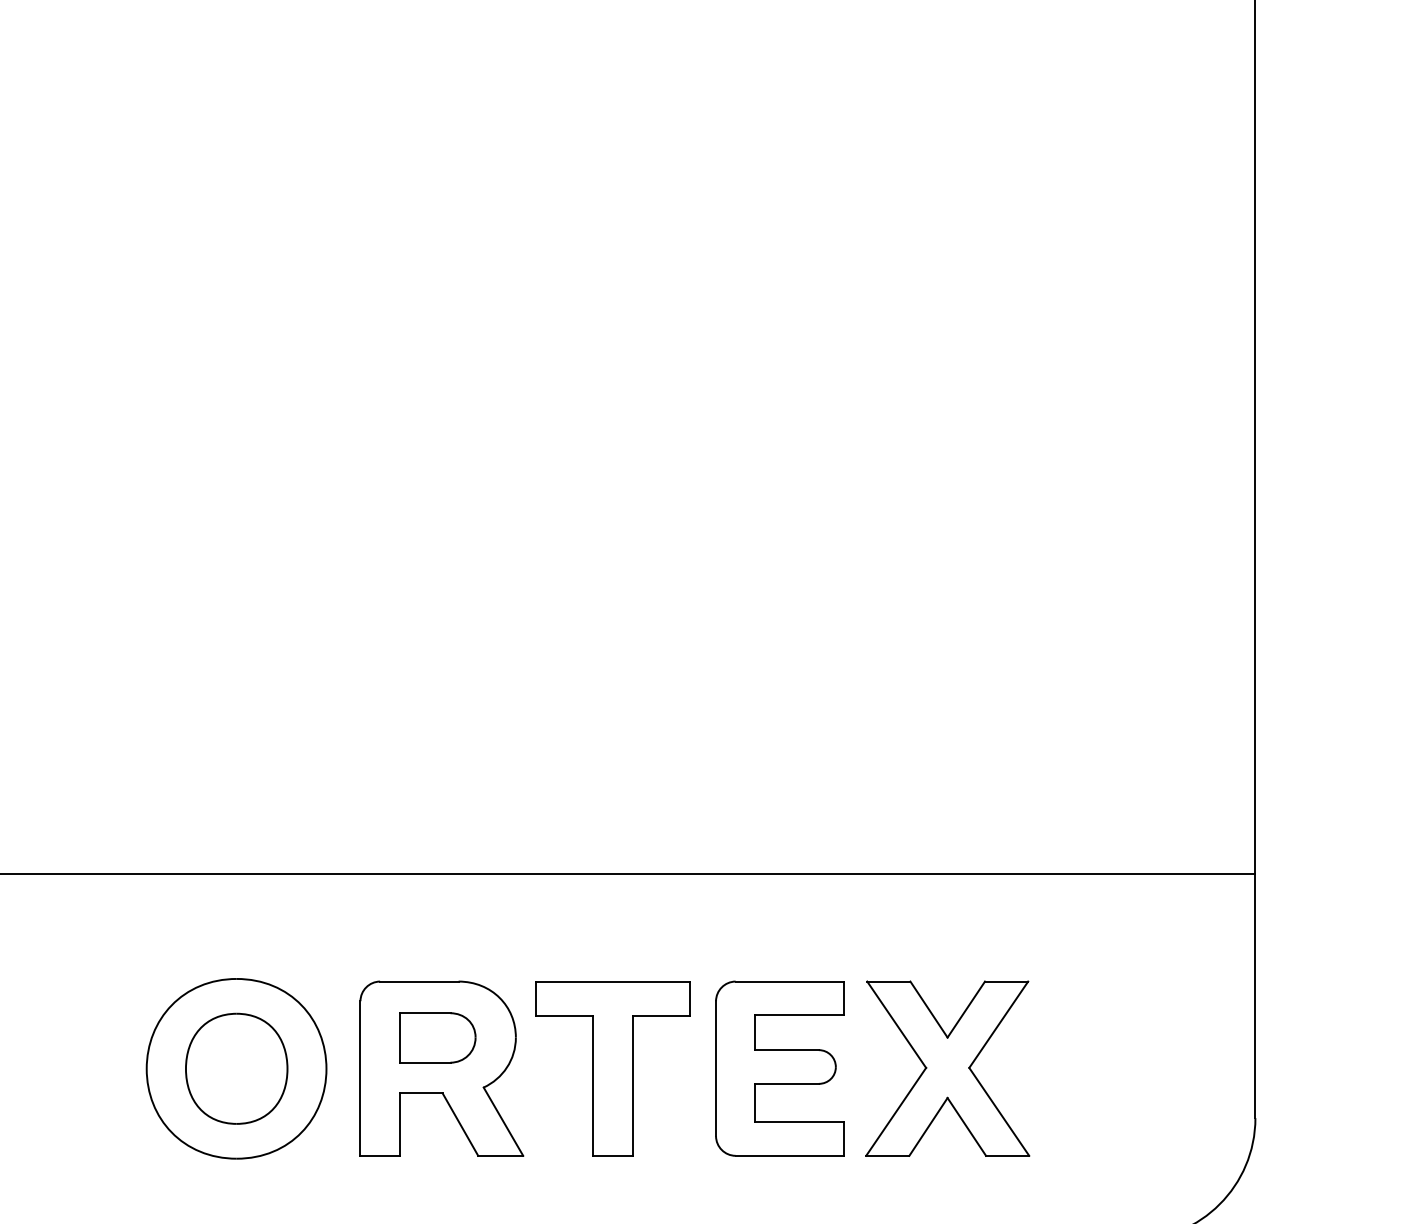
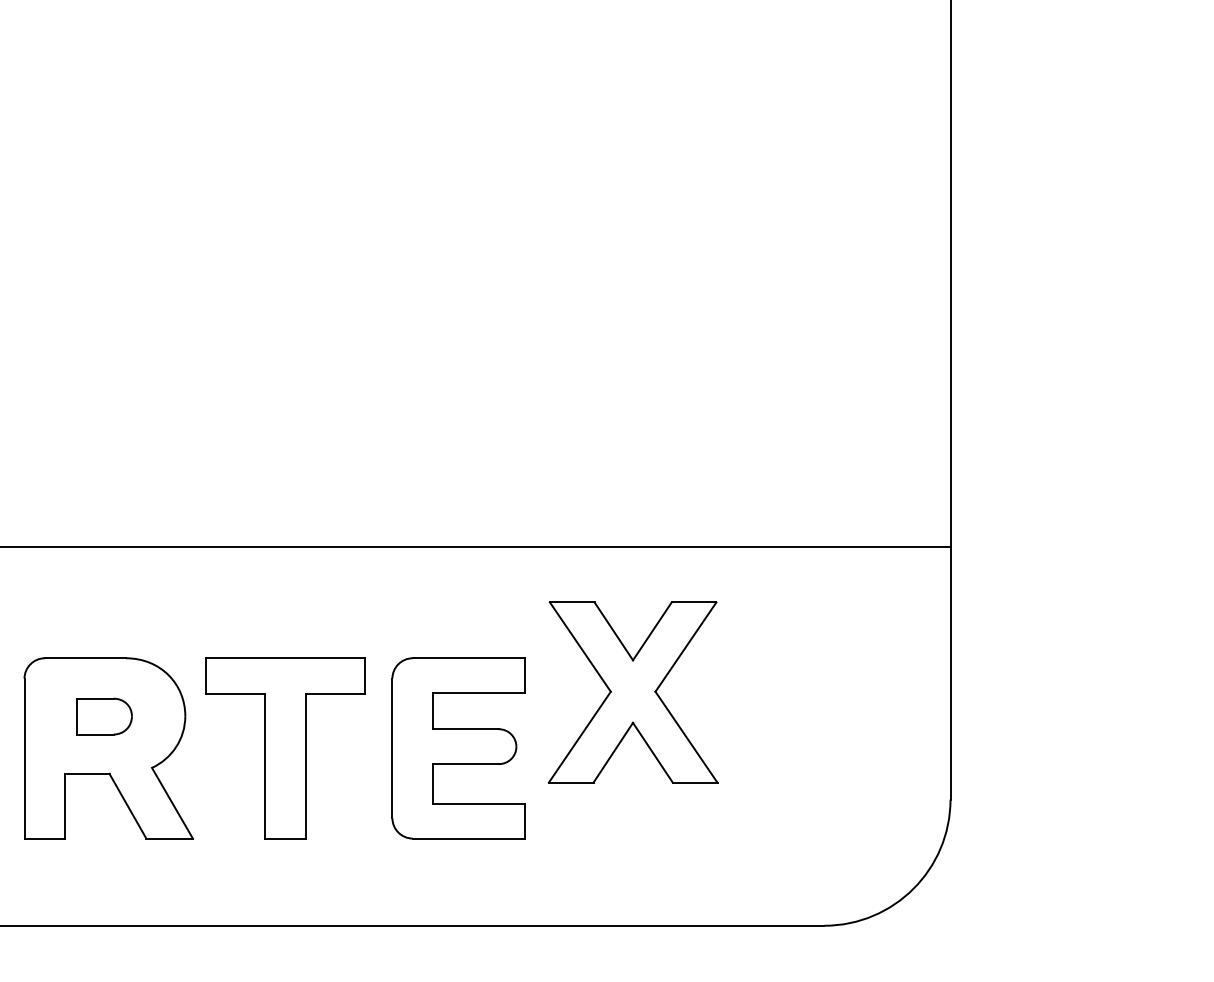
part: (437, 1037) -> (104, 716), size x0.7
part: (947, 1068) -> (632, 692), moved

